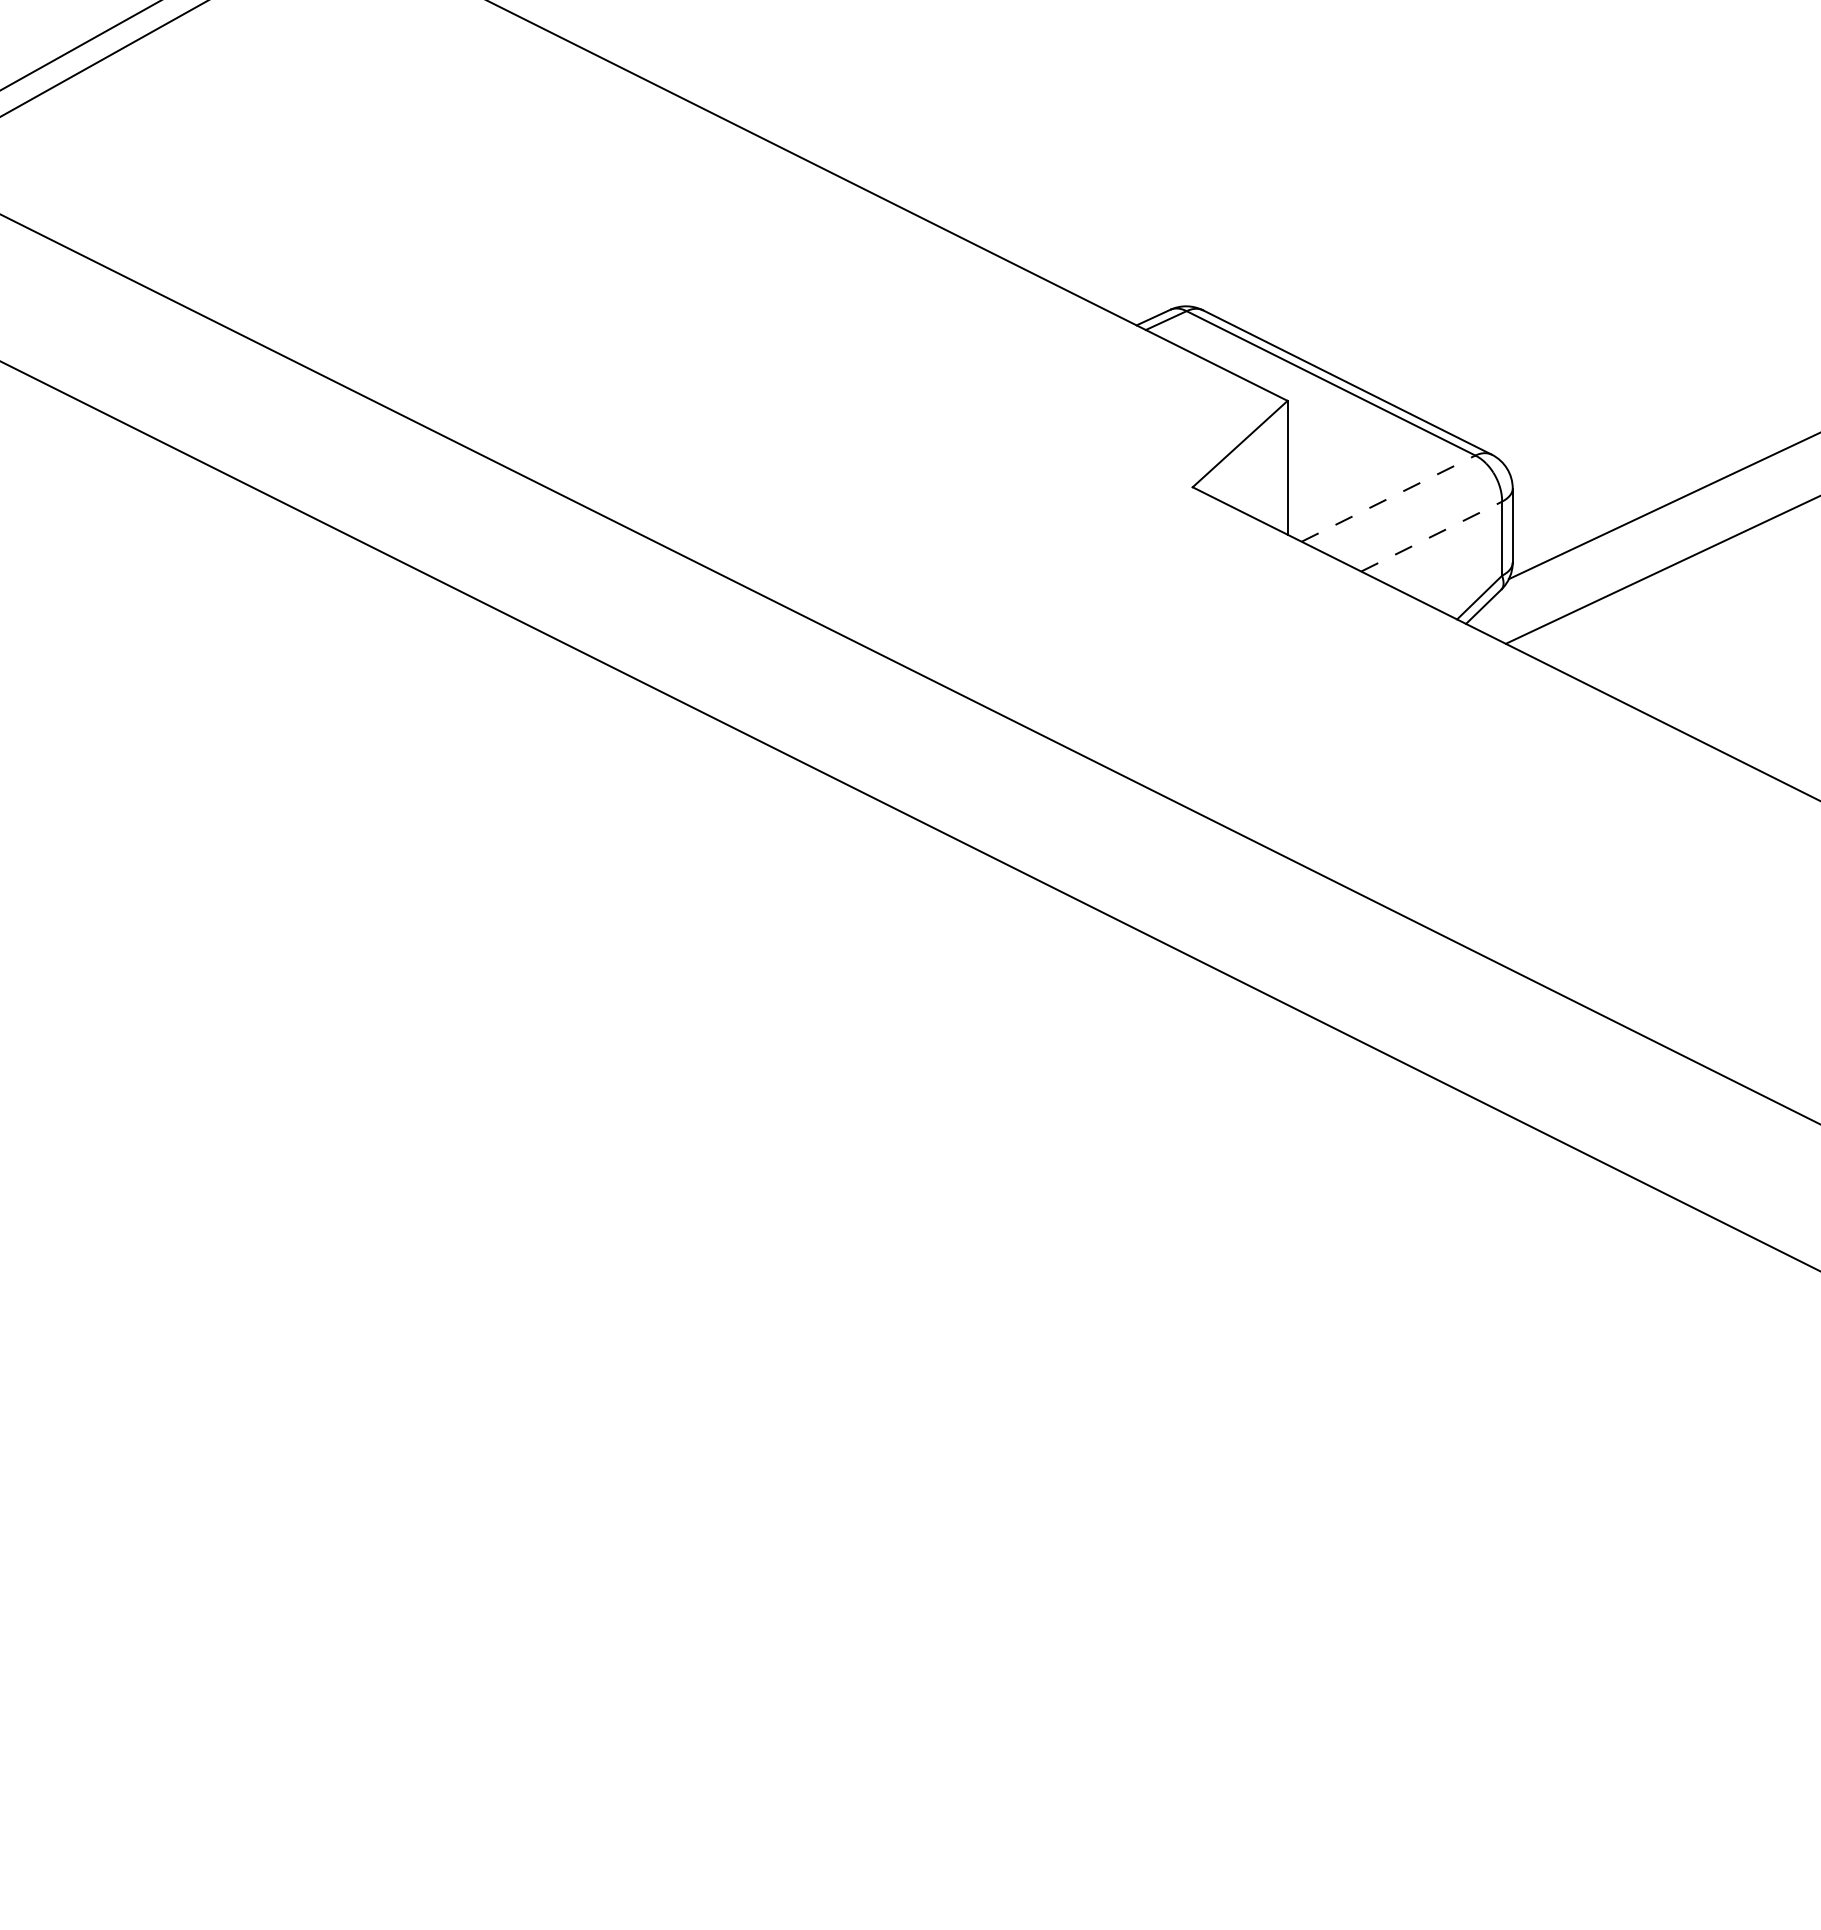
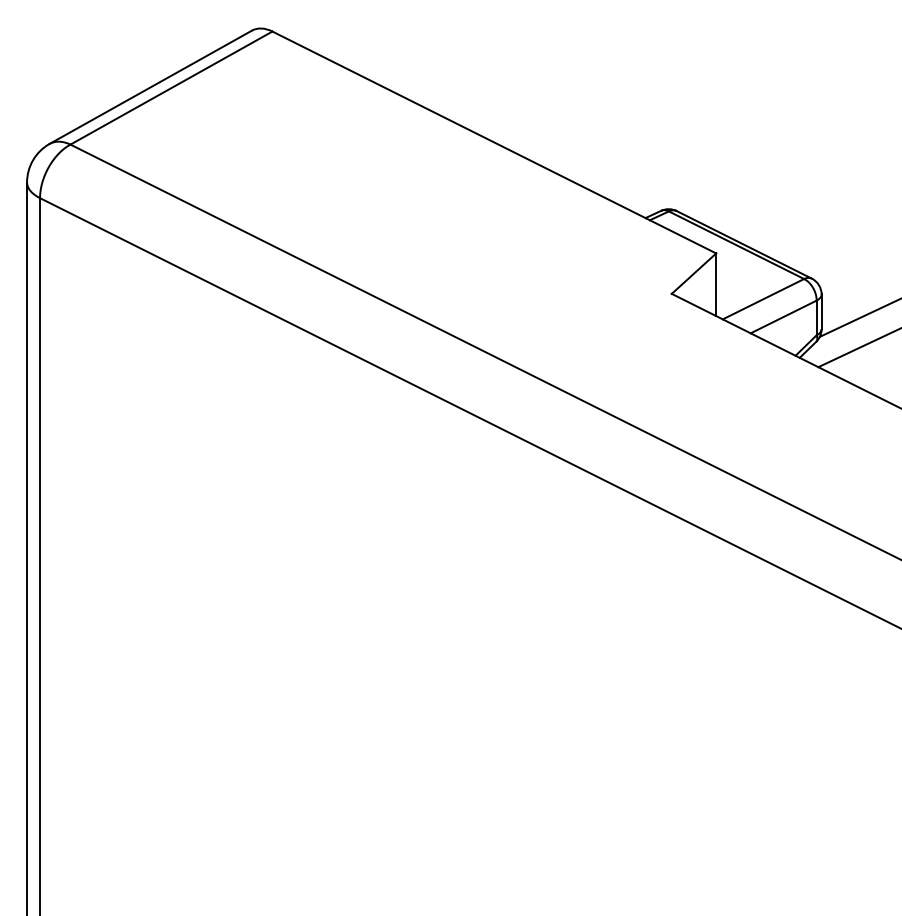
line: (1388, 497) -> (763, 298), dashed -> solid
line: (1431, 535) -> (783, 316), dashed -> solid

